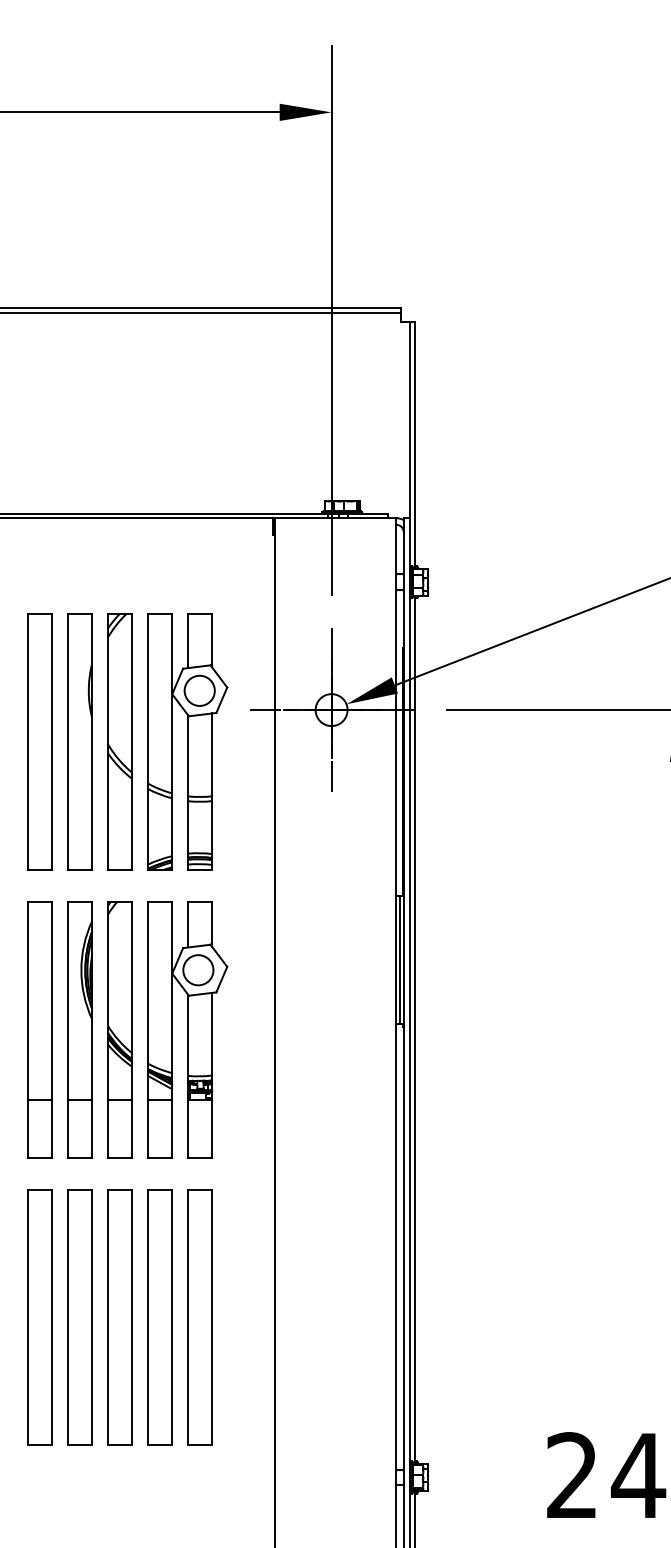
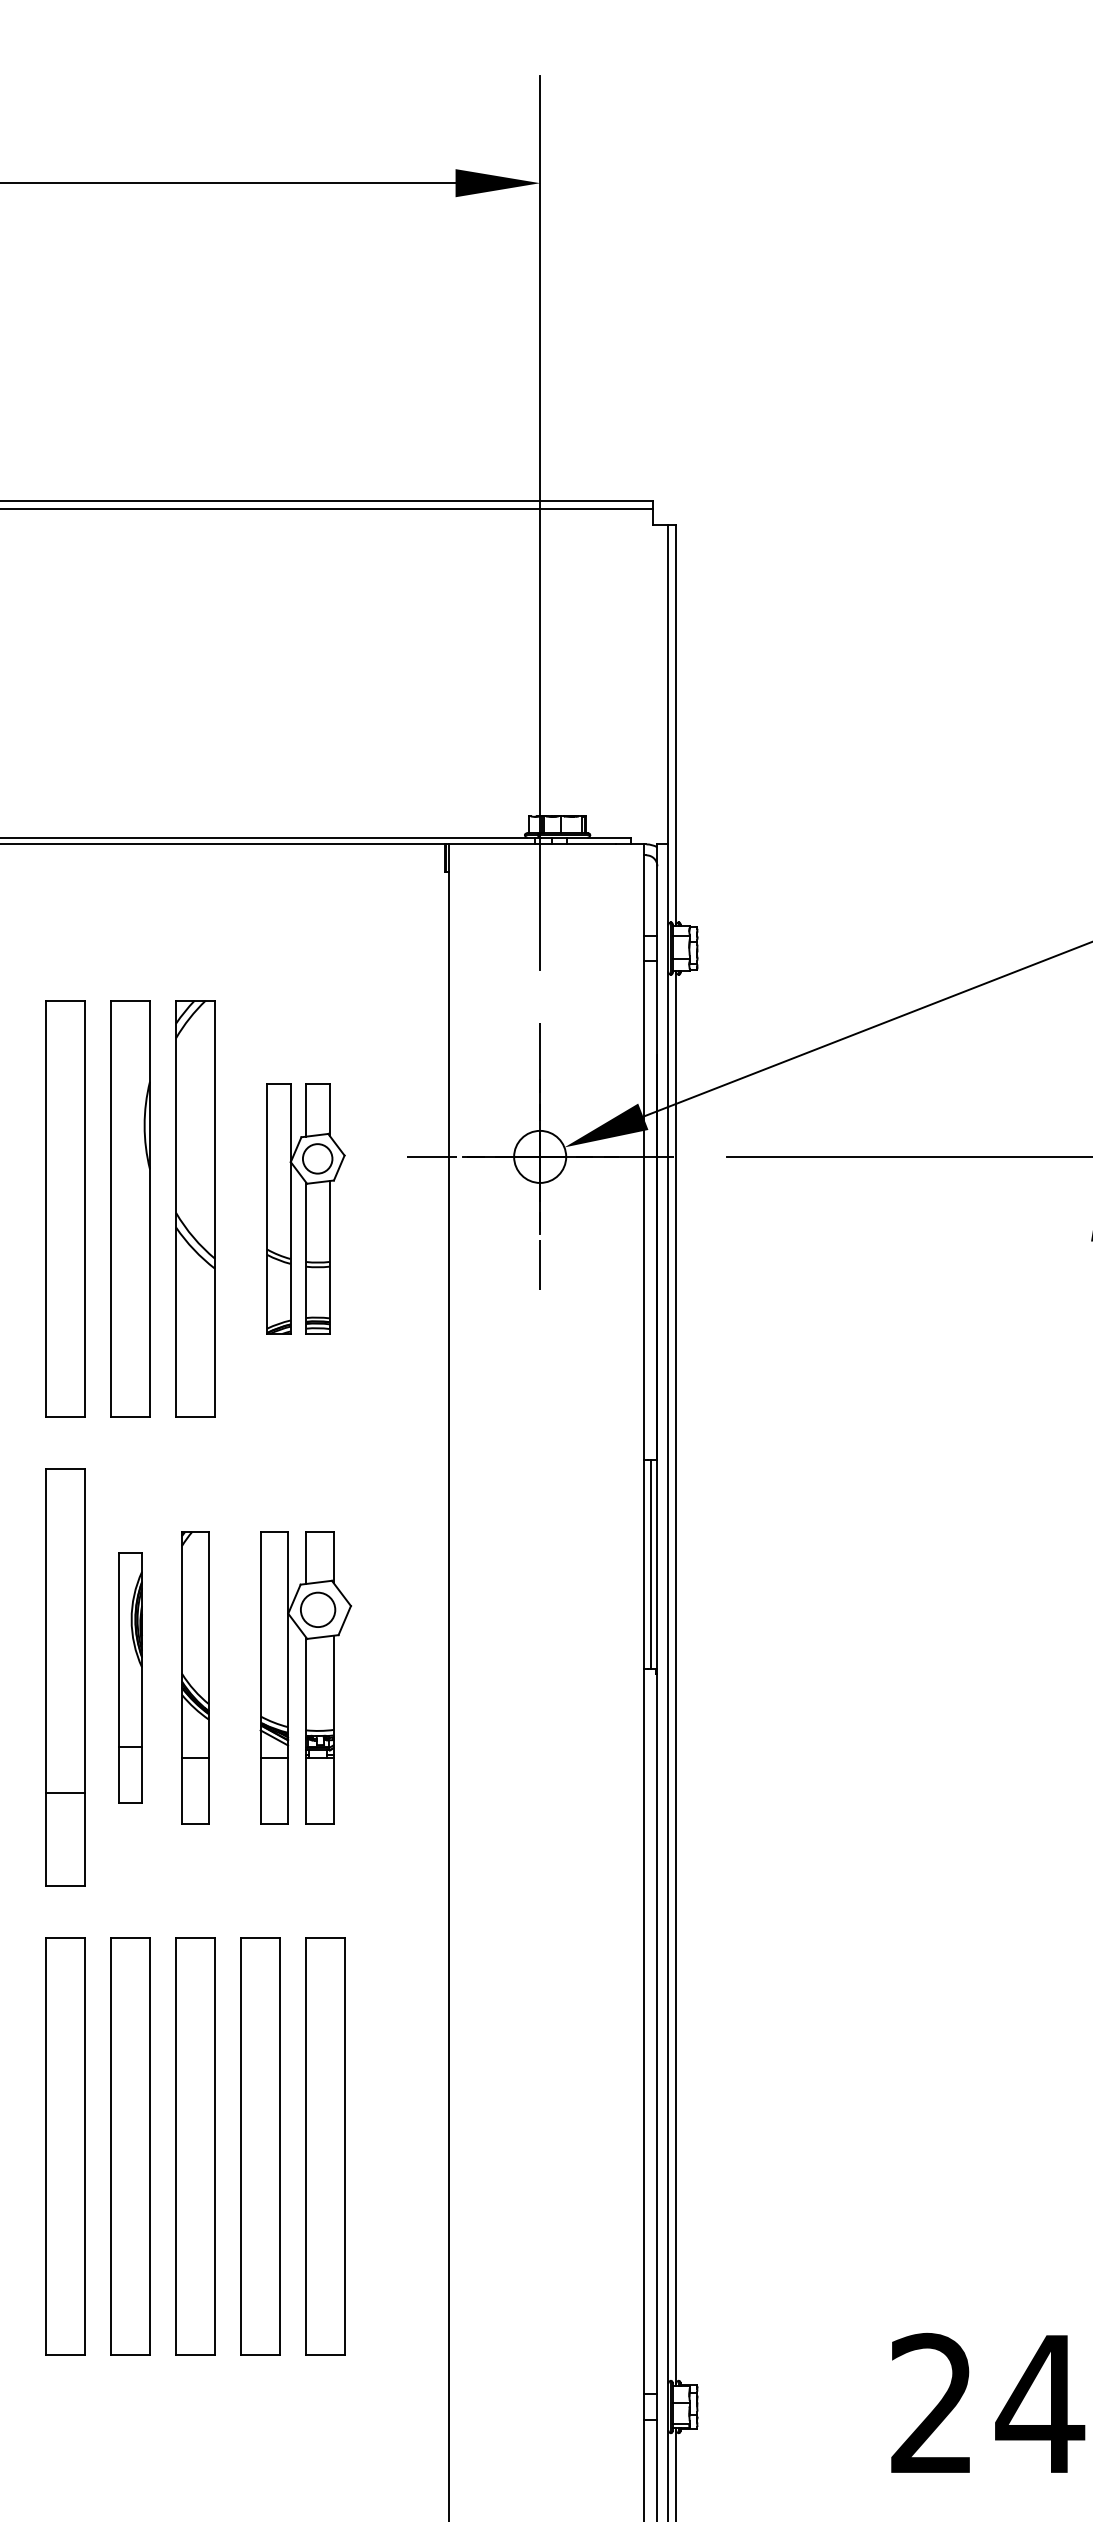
part: (187, 741) -> (305, 1208), size x0.6
part: (79, 1029) -> (129, 1677), size x0.6
part: (119, 1029) -> (194, 1677), size x0.7
part: (187, 1029) -> (305, 1677), size x0.7

